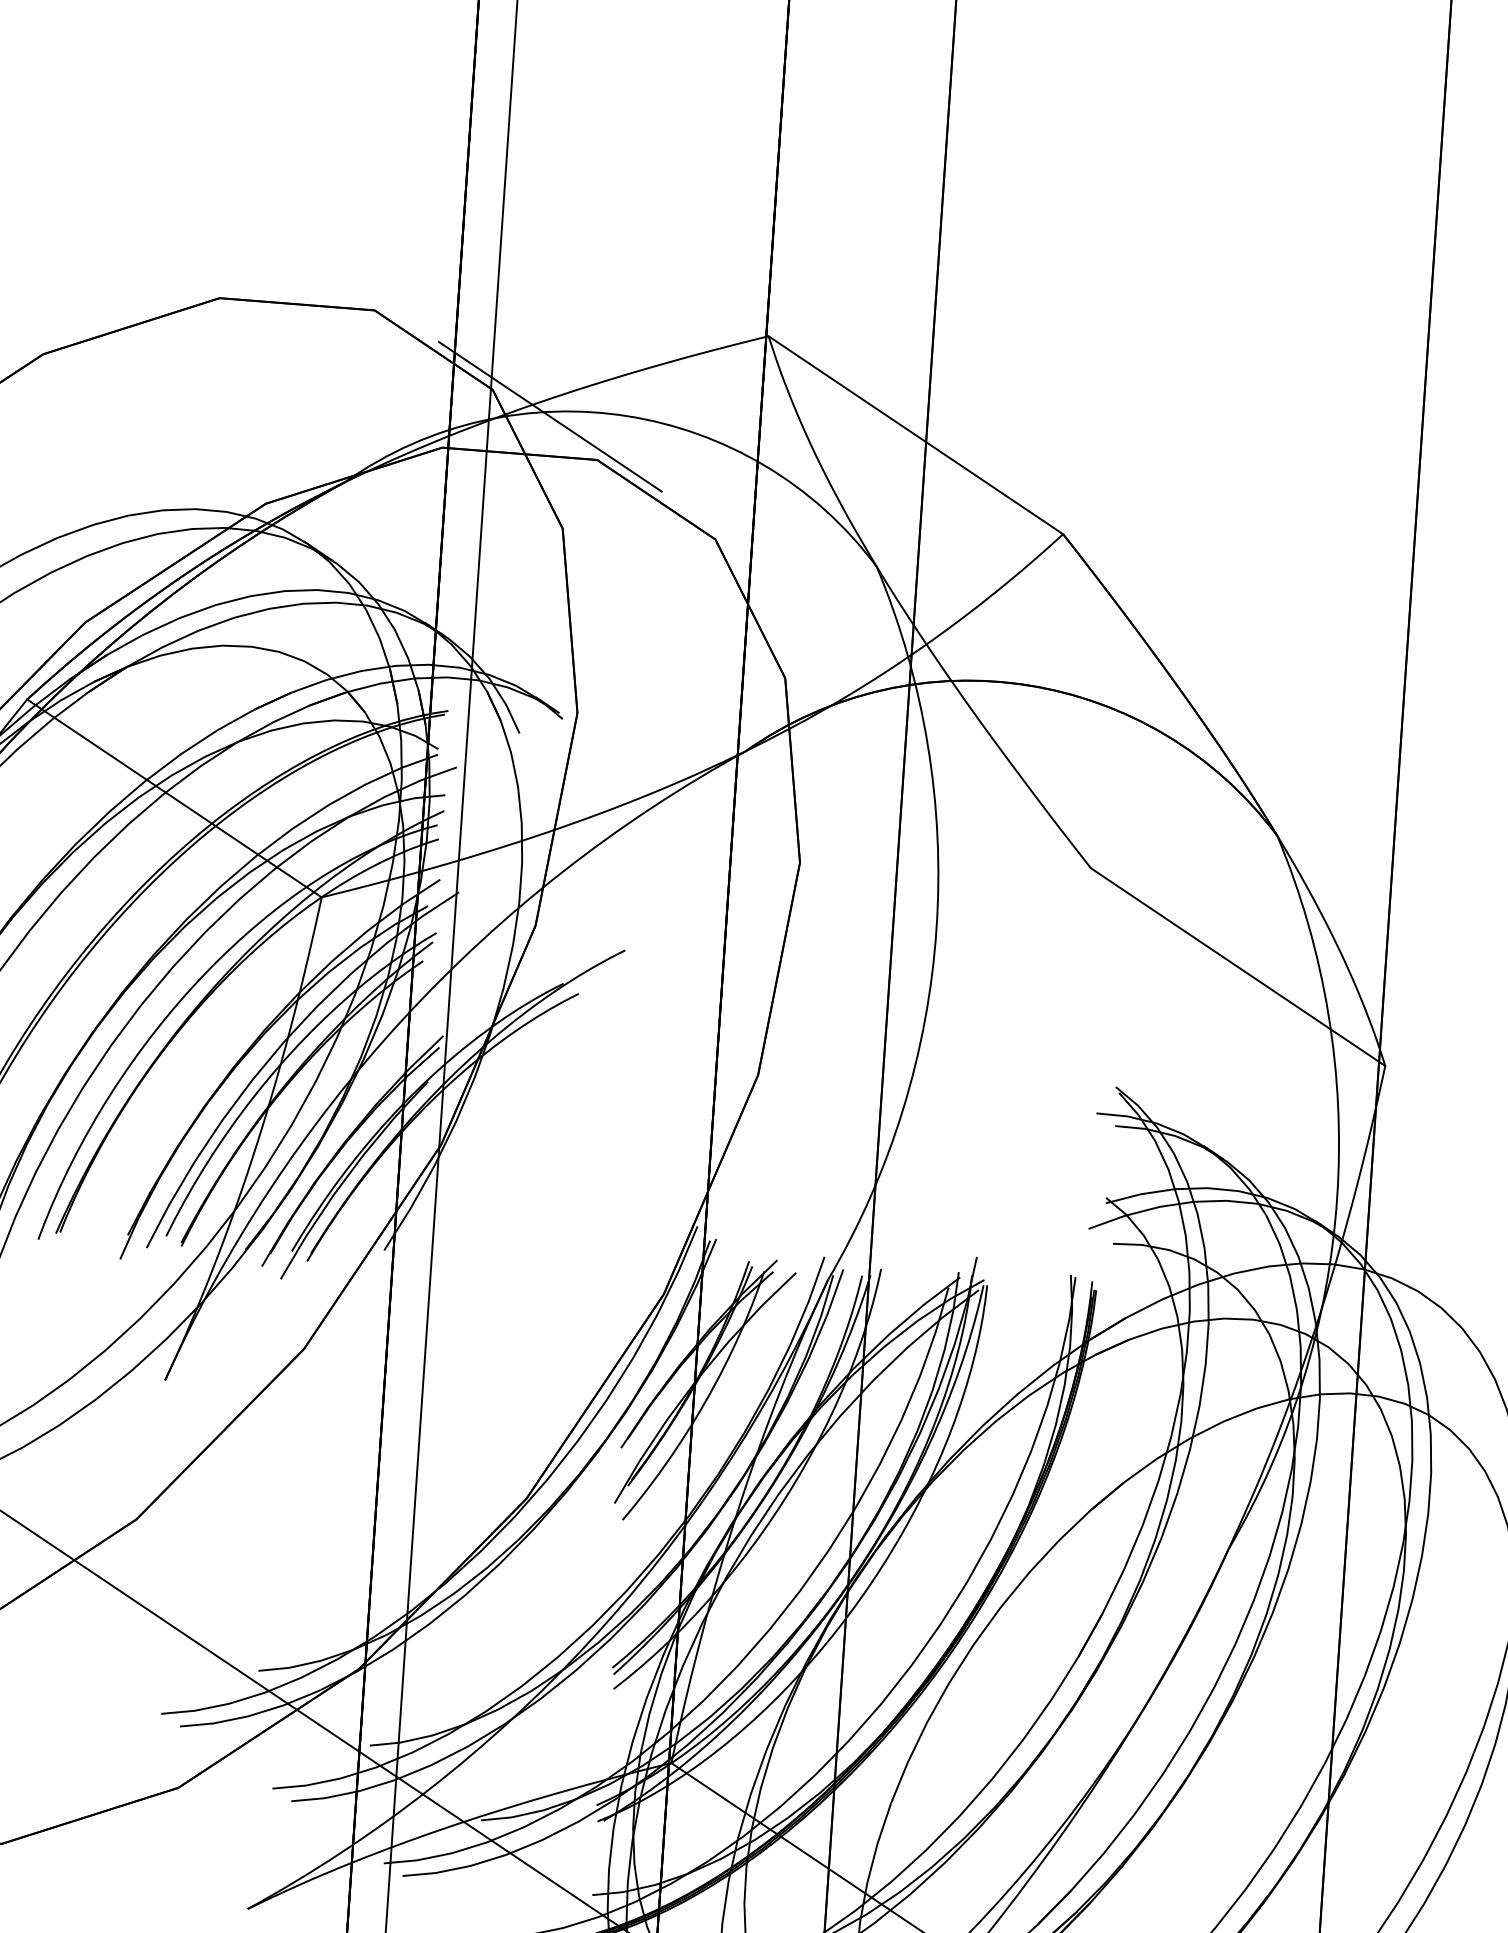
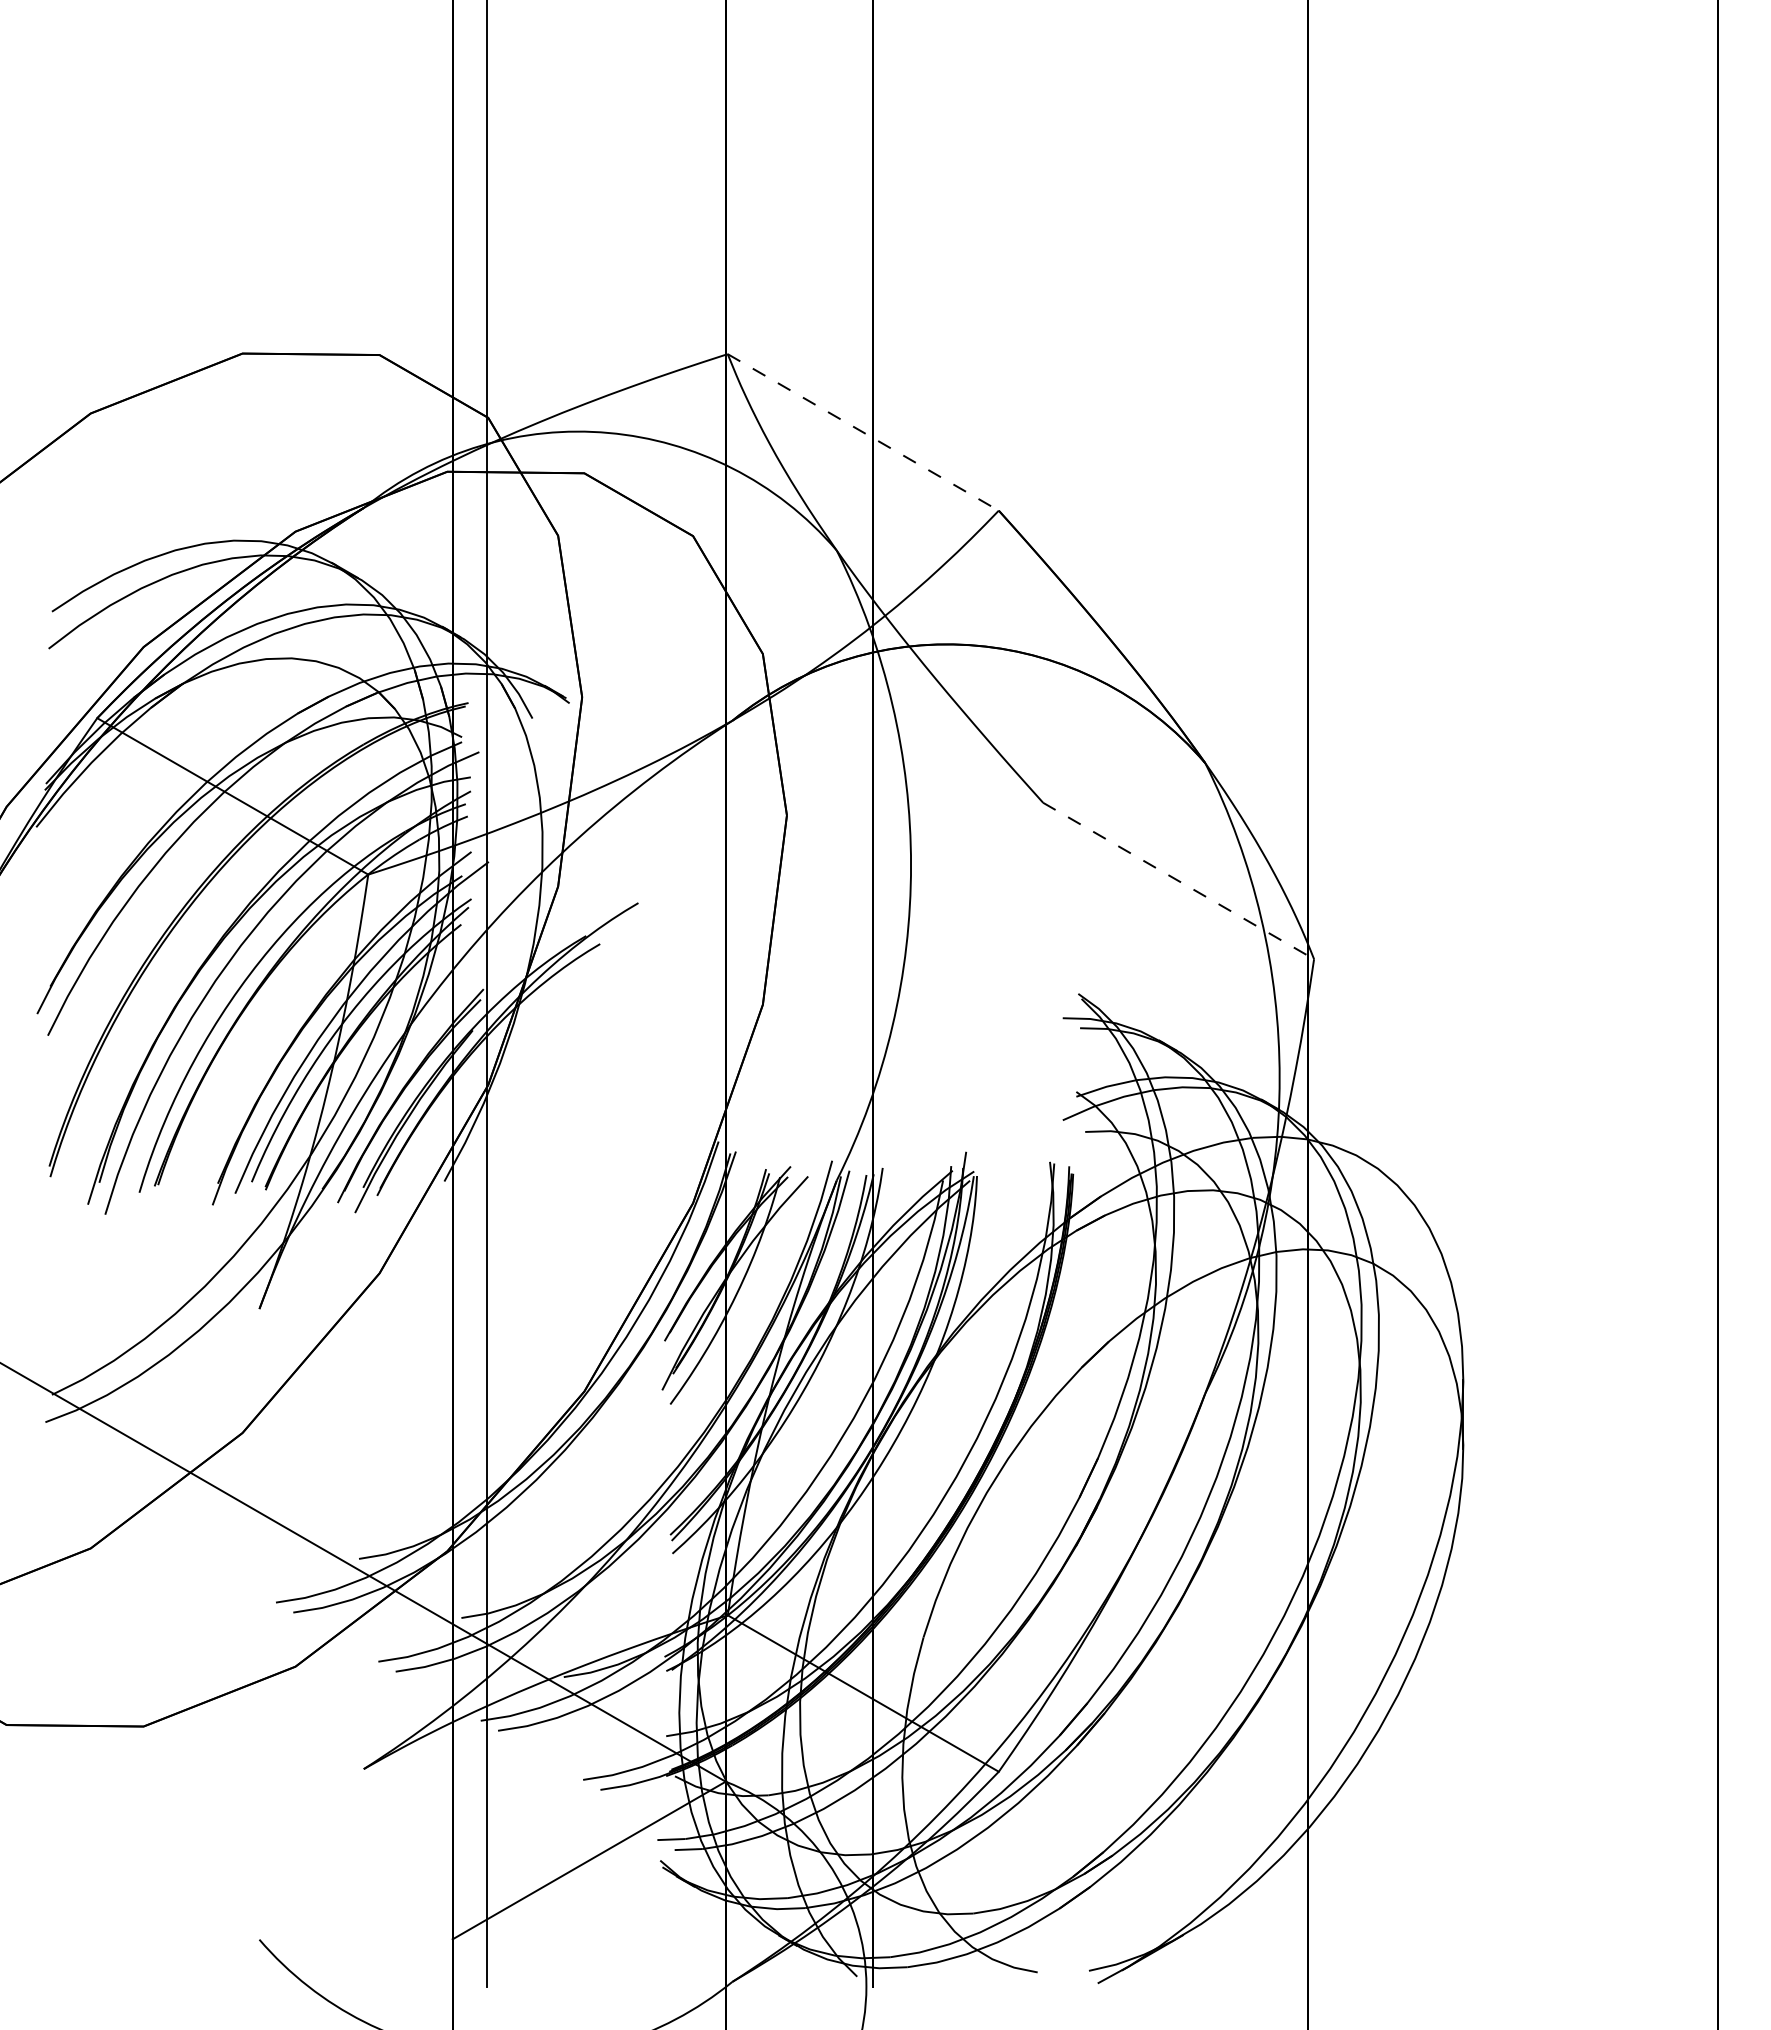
line: (550, 417) -> (540, 438), removed
line: (916, 435) -> (863, 432), solid -> dashed
line: (1239, 967) -> (1179, 881), solid -> dashed

